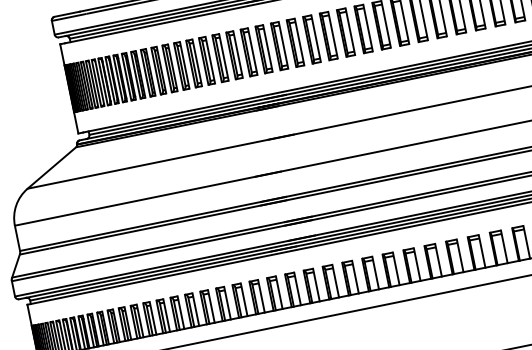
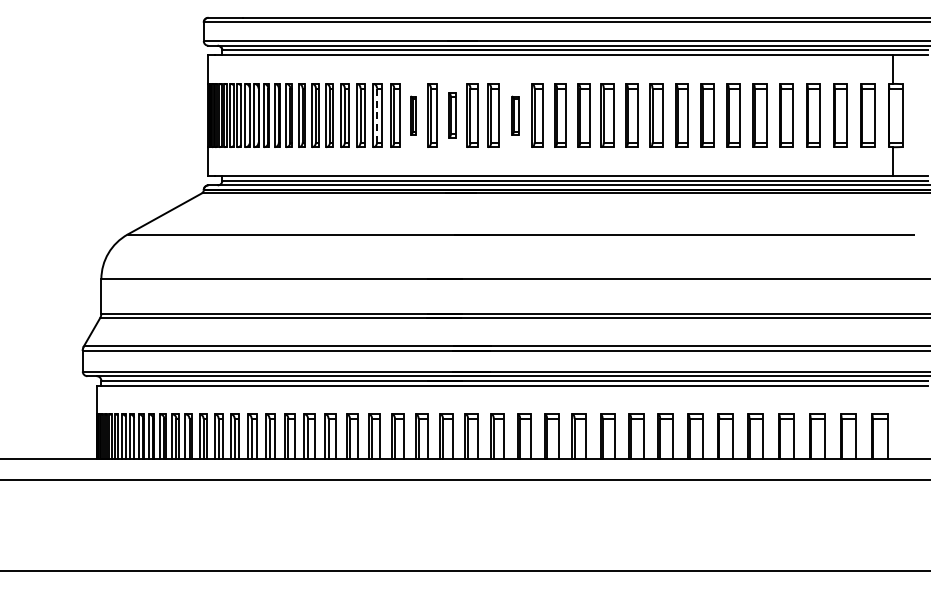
part: (295, 42) -> (515, 115), size x0.6
part: (248, 52) -> (451, 115), size x0.7
part: (220, 58) -> (413, 115), size x0.6
line: (193, 63) -> (377, 115), solid -> dashed

